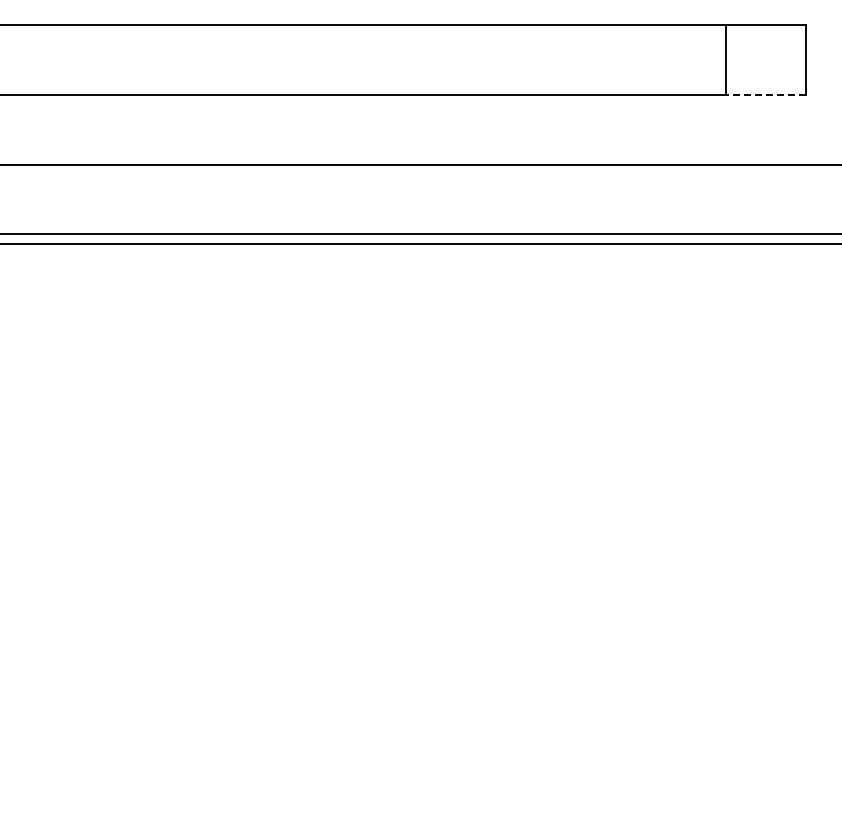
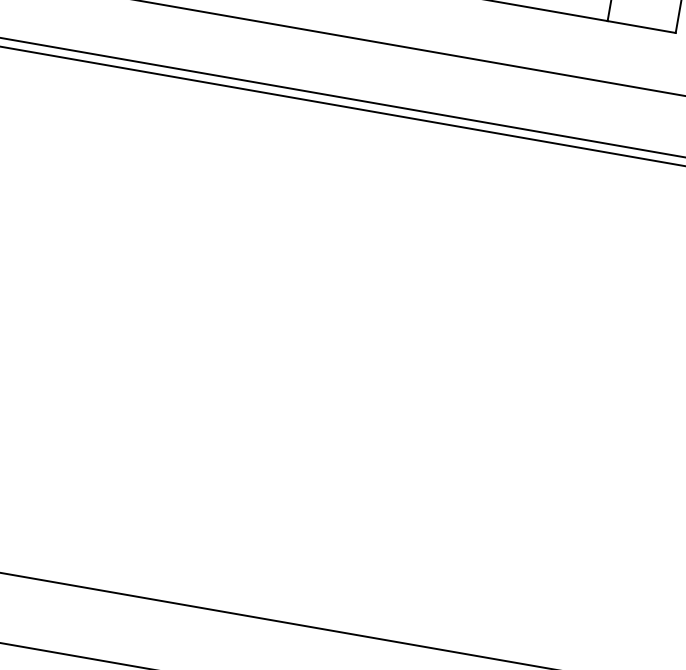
line: (766, 95) -> (641, 27), dashed -> solid

